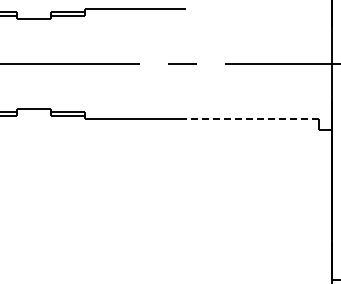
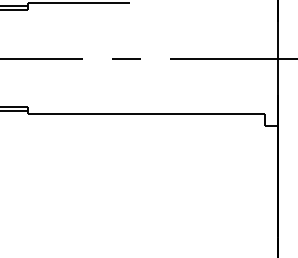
line: (252, 118) -> (197, 113), dashed -> solid

